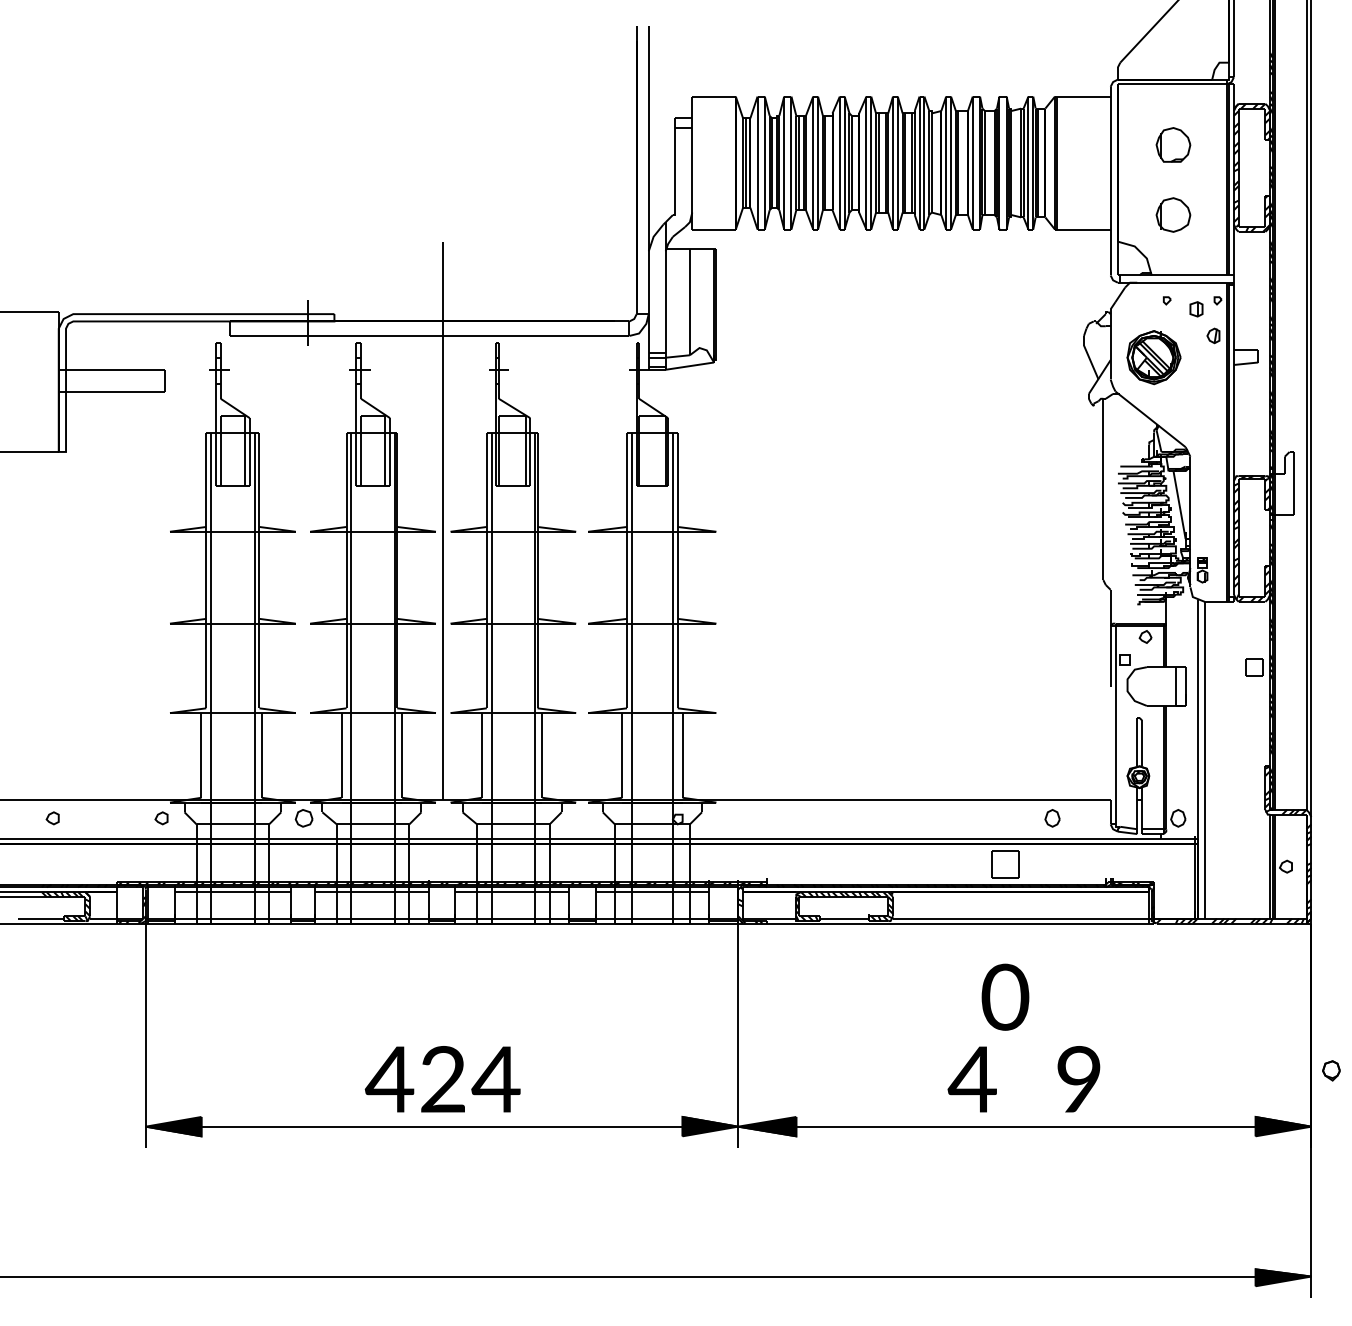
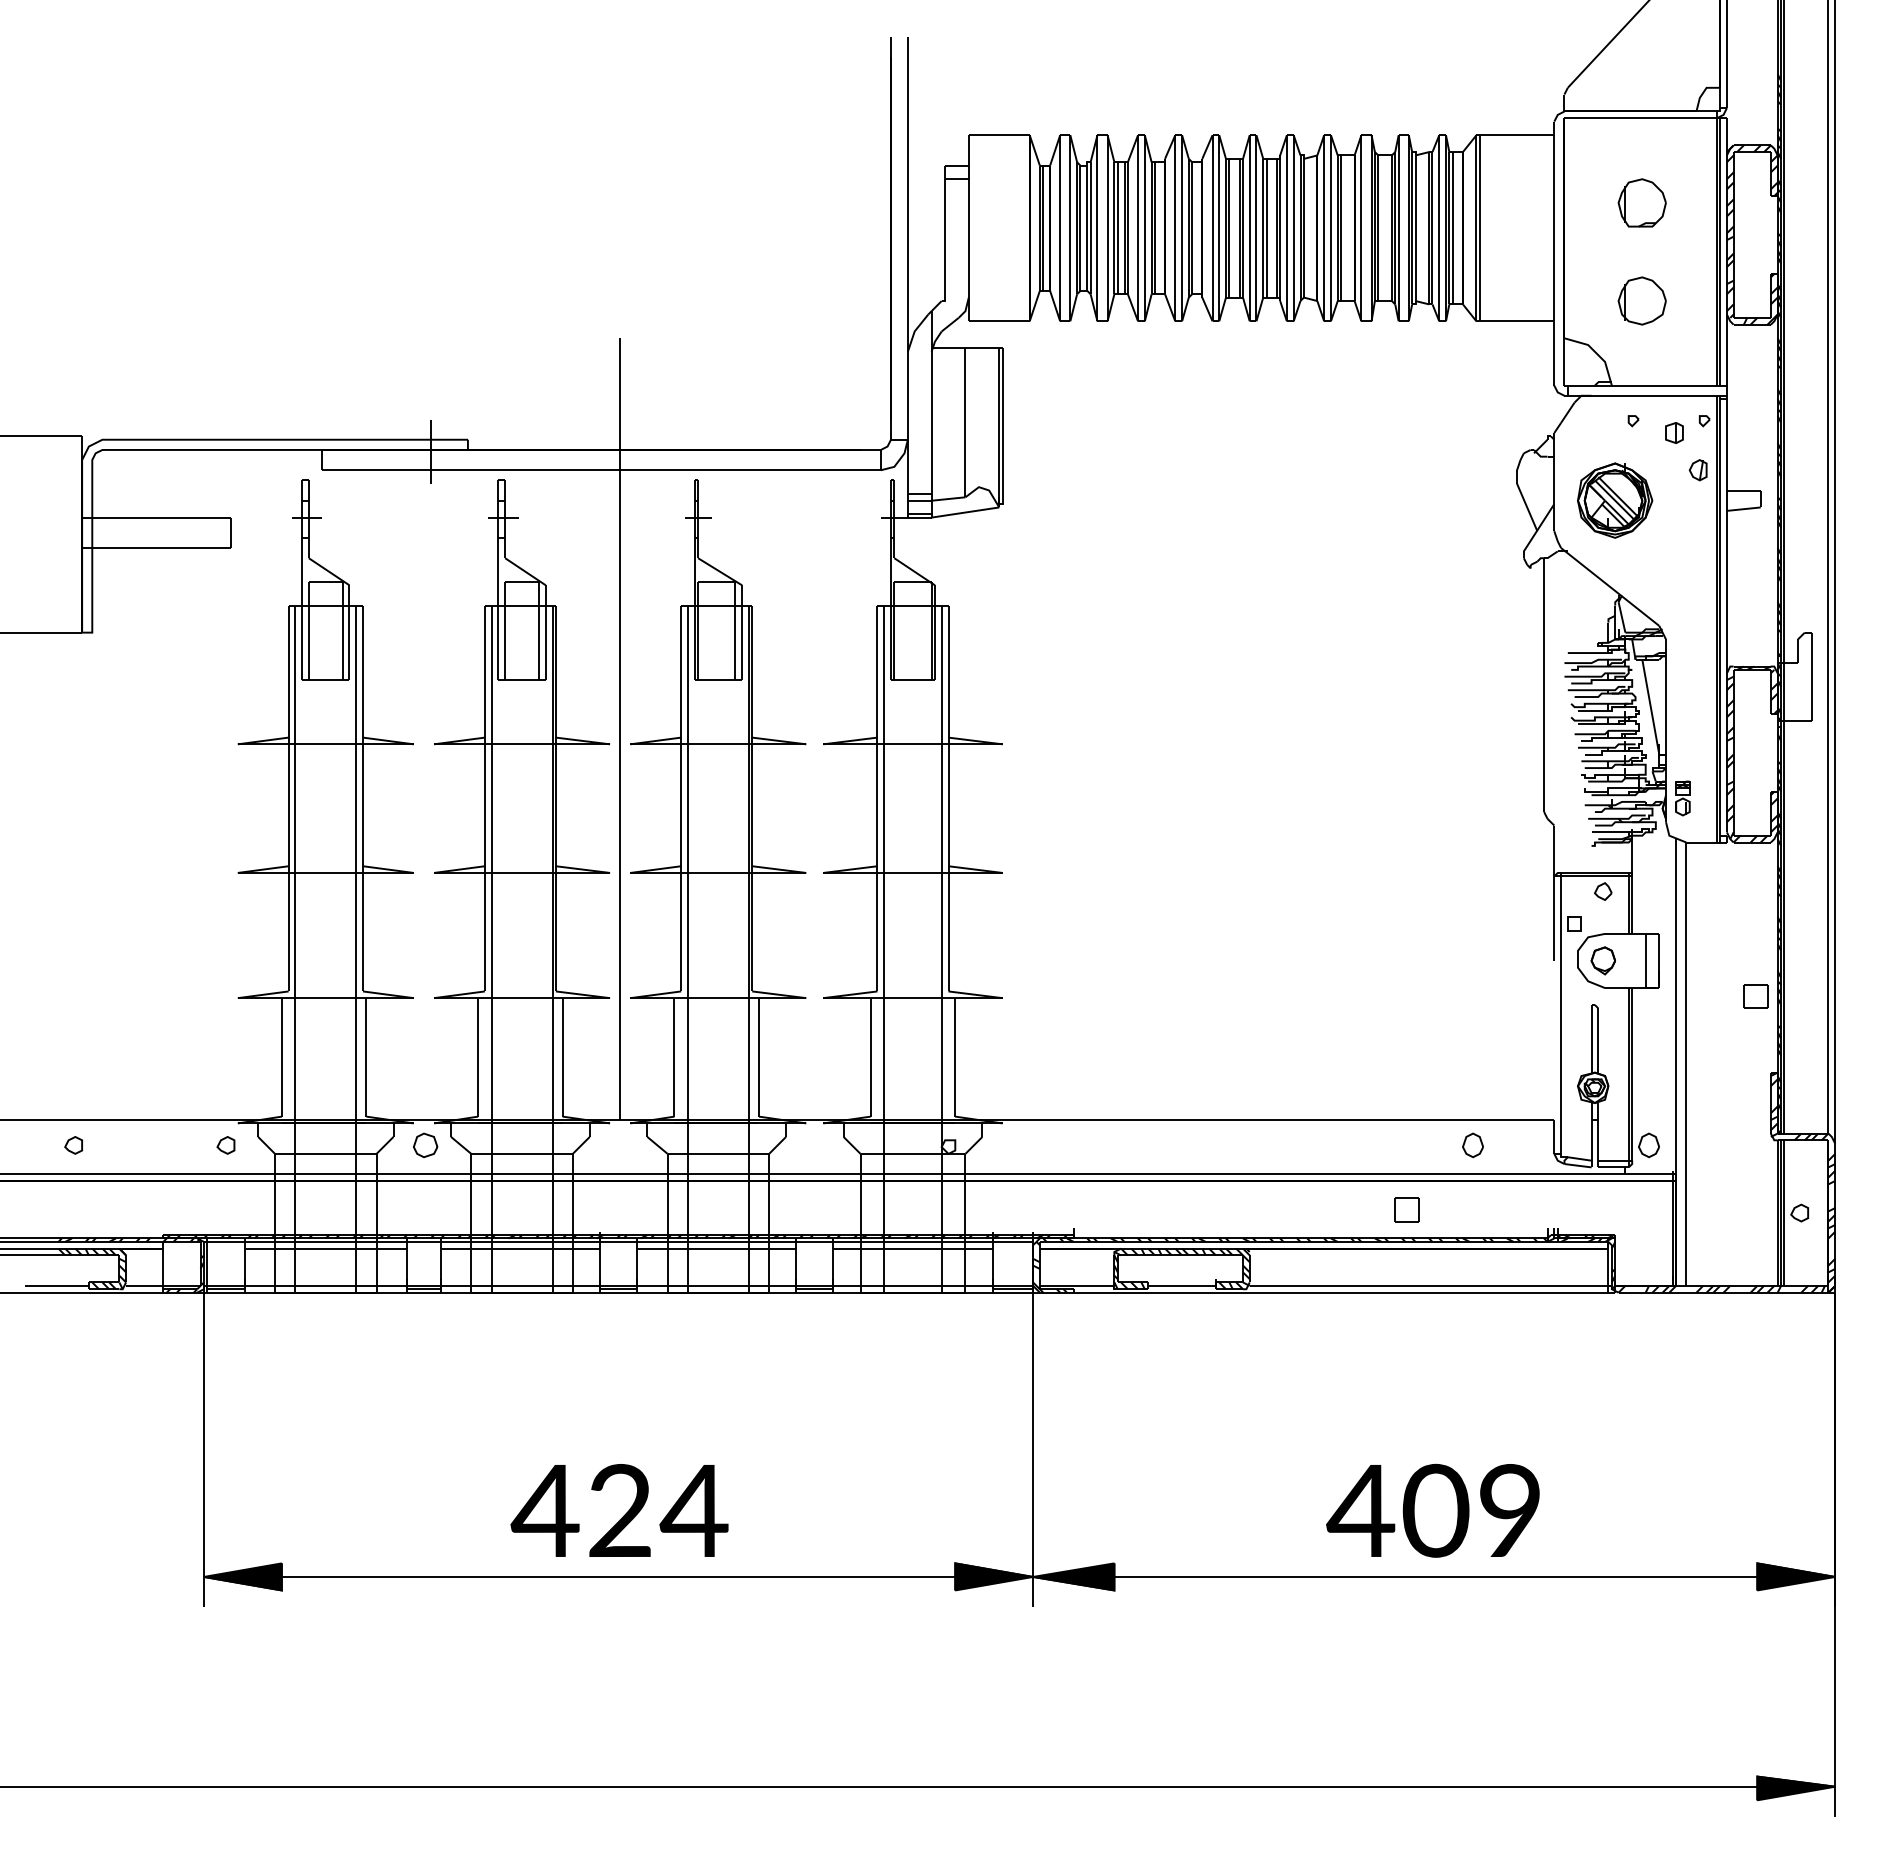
part: (1254, 667) -> (1755, 996), moved
part: (1005, 864) -> (1406, 1209), size x0.62
text: (1005, 997) -> (1435, 1510), moved
part: (1330, 1070) -> (1602, 960), moved

